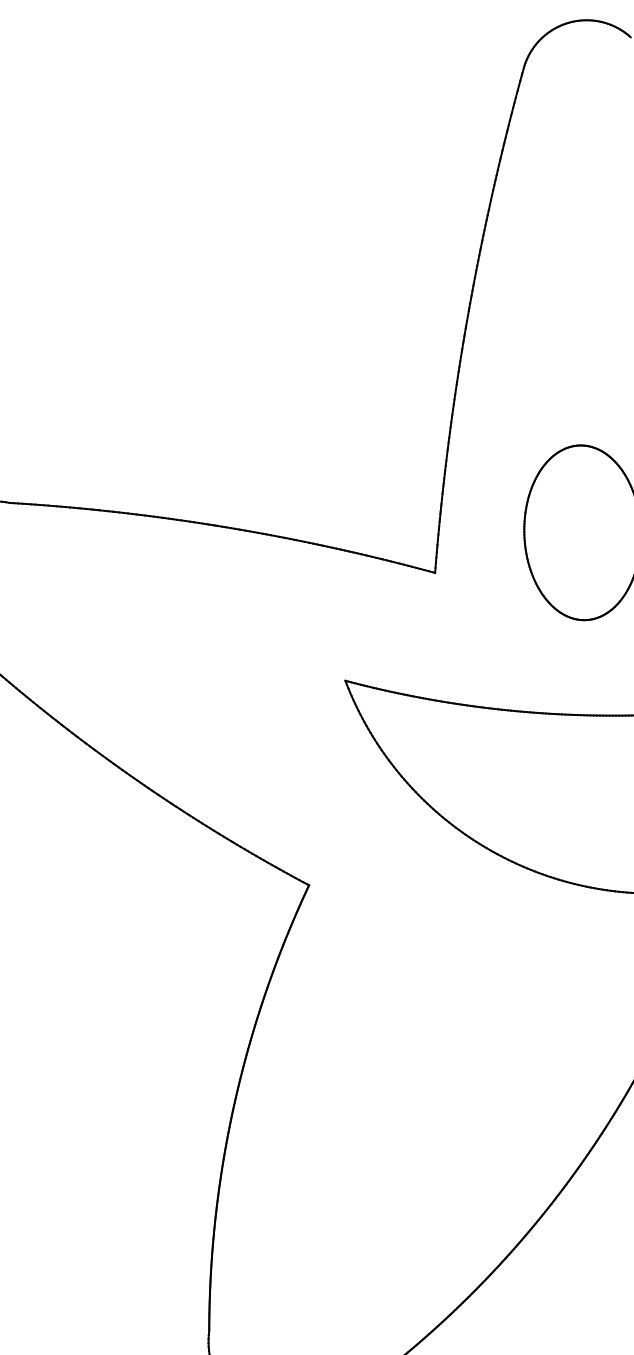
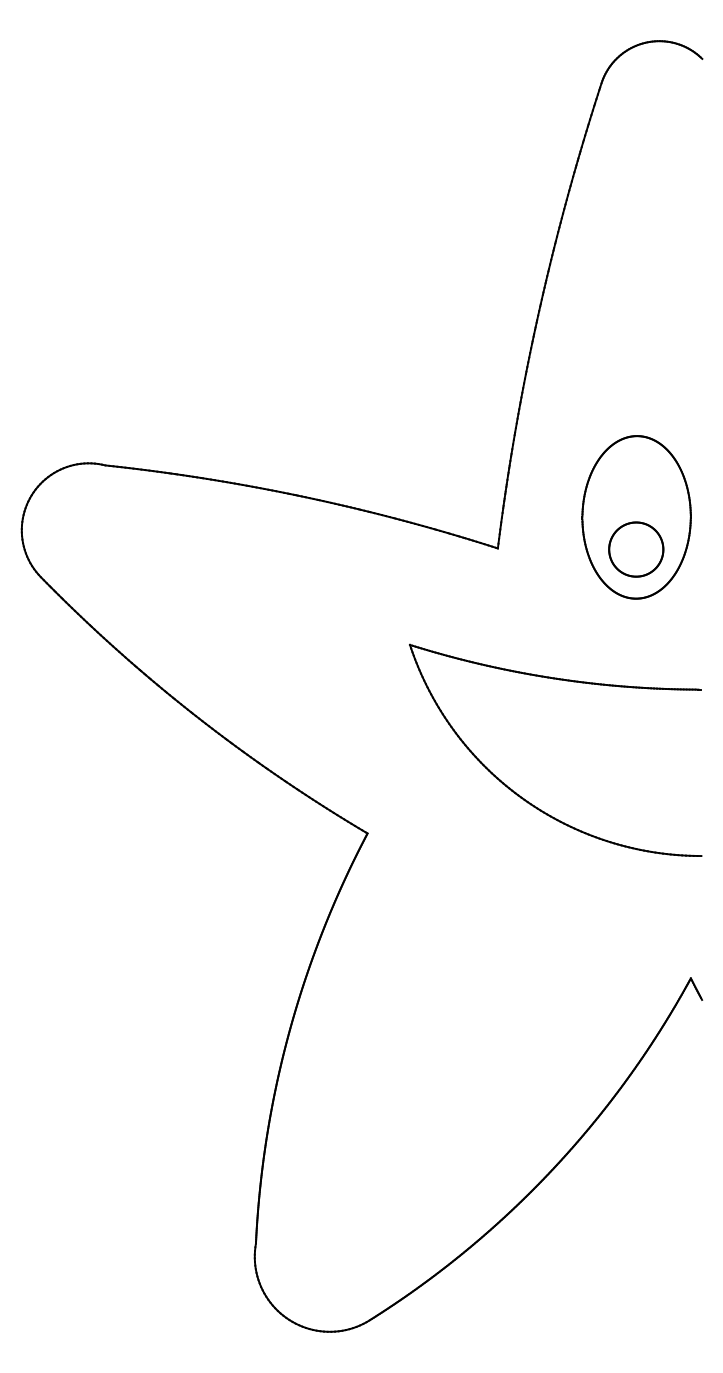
part: (584, 567) -> (636, 549), added

